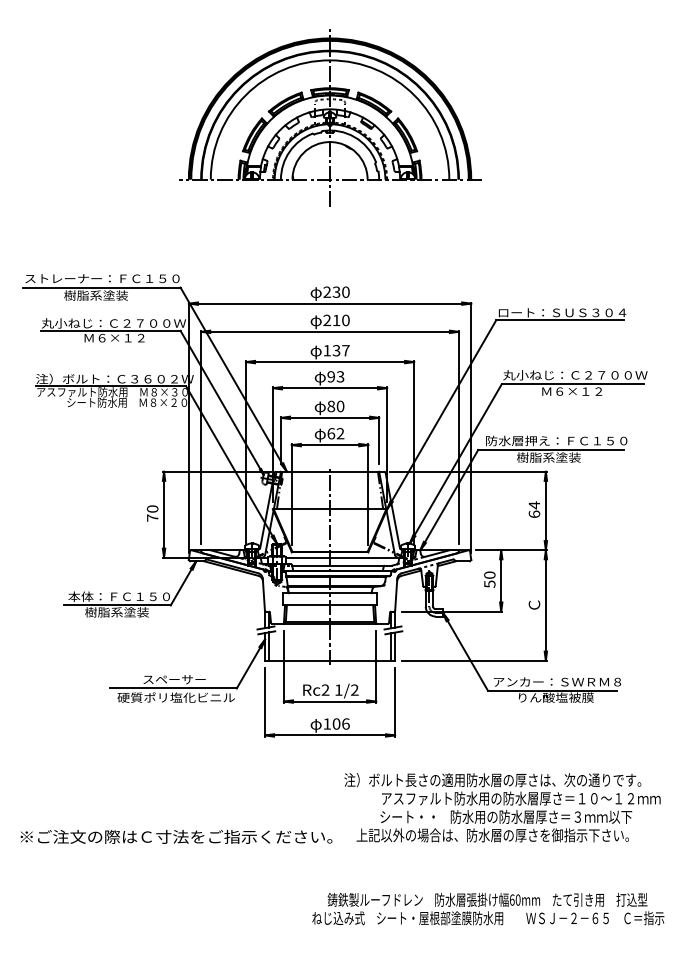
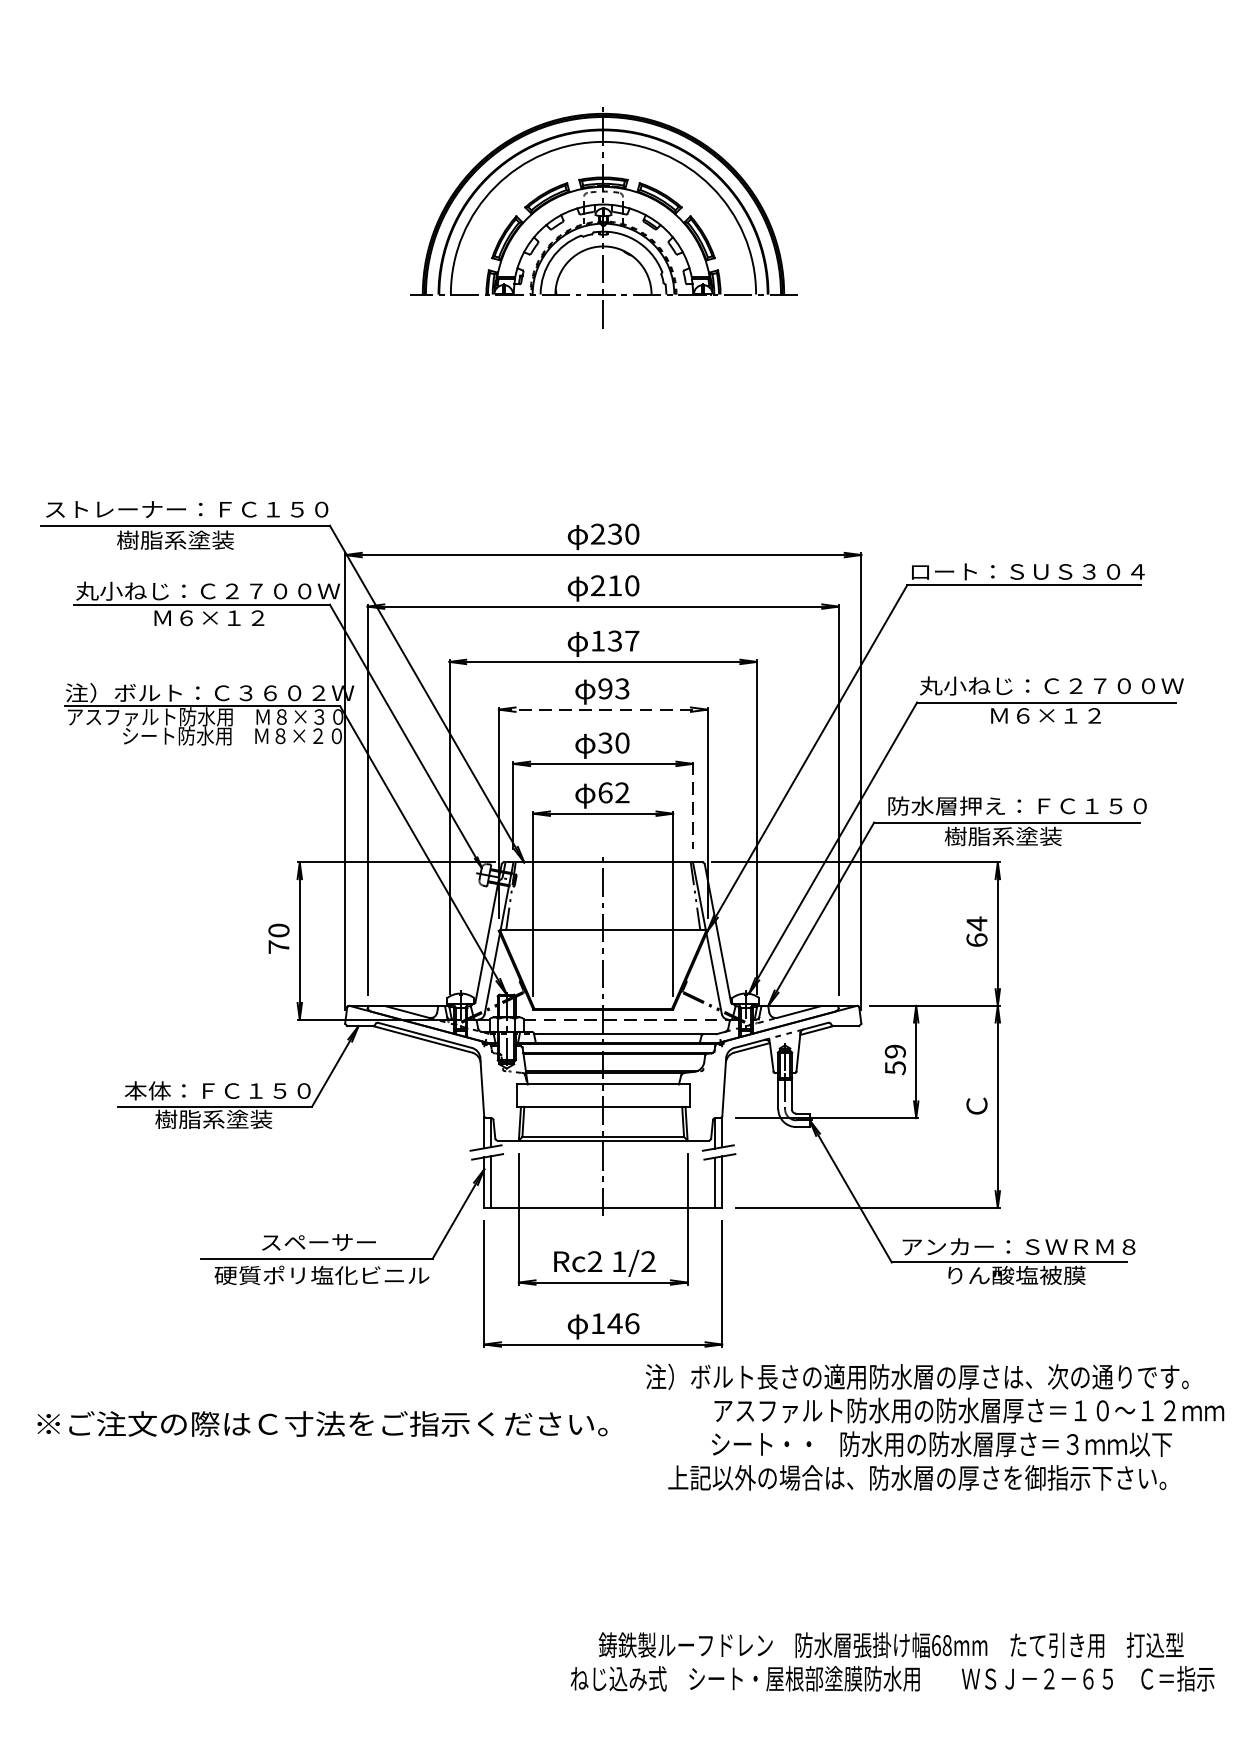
part: (330, 117) -> (604, 214), size x0.7
line: (330, 388) -> (604, 710), solid -> dashed
text: (331, 405) -> (605, 741), 80 -> 30
line: (379, 440) -> (693, 805), solid -> dashed
line: (344, 557) -> (629, 1019), solid -> dashed
text: (489, 574) -> (894, 1050), 50 -> 59
text: (336, 723) -> (615, 1322), 106 -> 146
text: (502, 807) -> (934, 1426), moved
text: (176, 836) -> (322, 1423), moved
text: (517, 900) -> (945, 1646), 60mm -> 68mm

